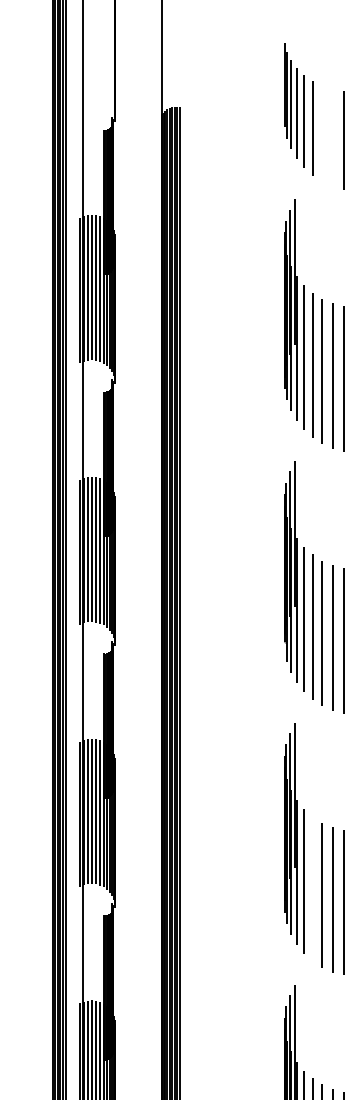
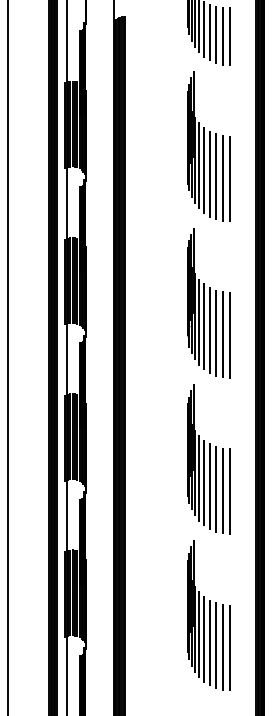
line: (322, 134) -> (210, 32), added
line: (333, 137) -> (216, 34), added
line: (312, 888) -> (204, 482), added

